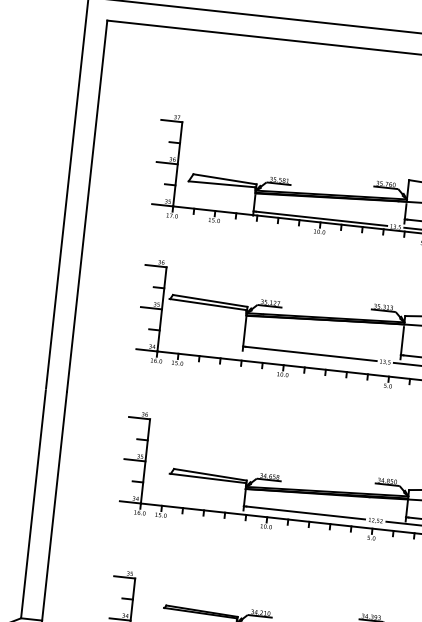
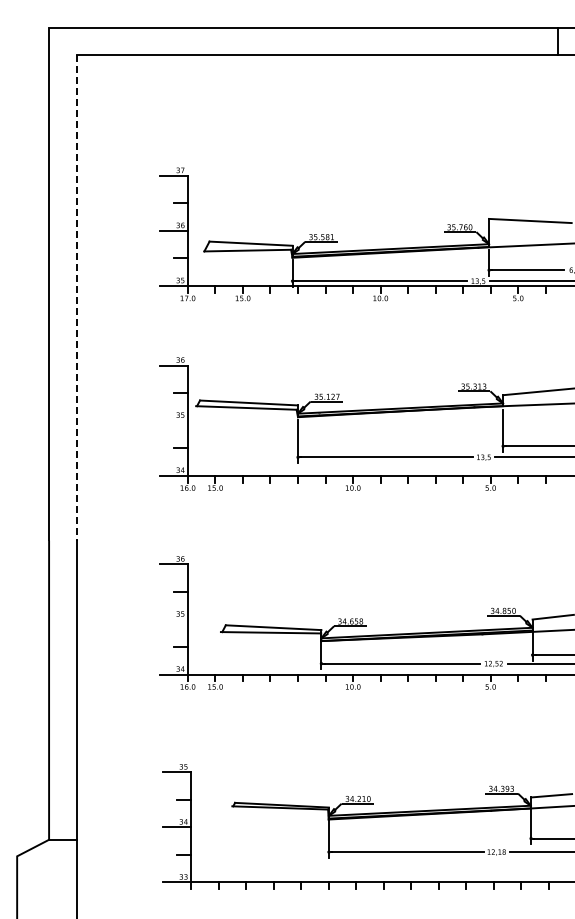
line: (87, 205) -> (76, 297), solid -> dashed
line: (151, 308) -> (173, 420), removed
line: (134, 460) -> (173, 619), removed

